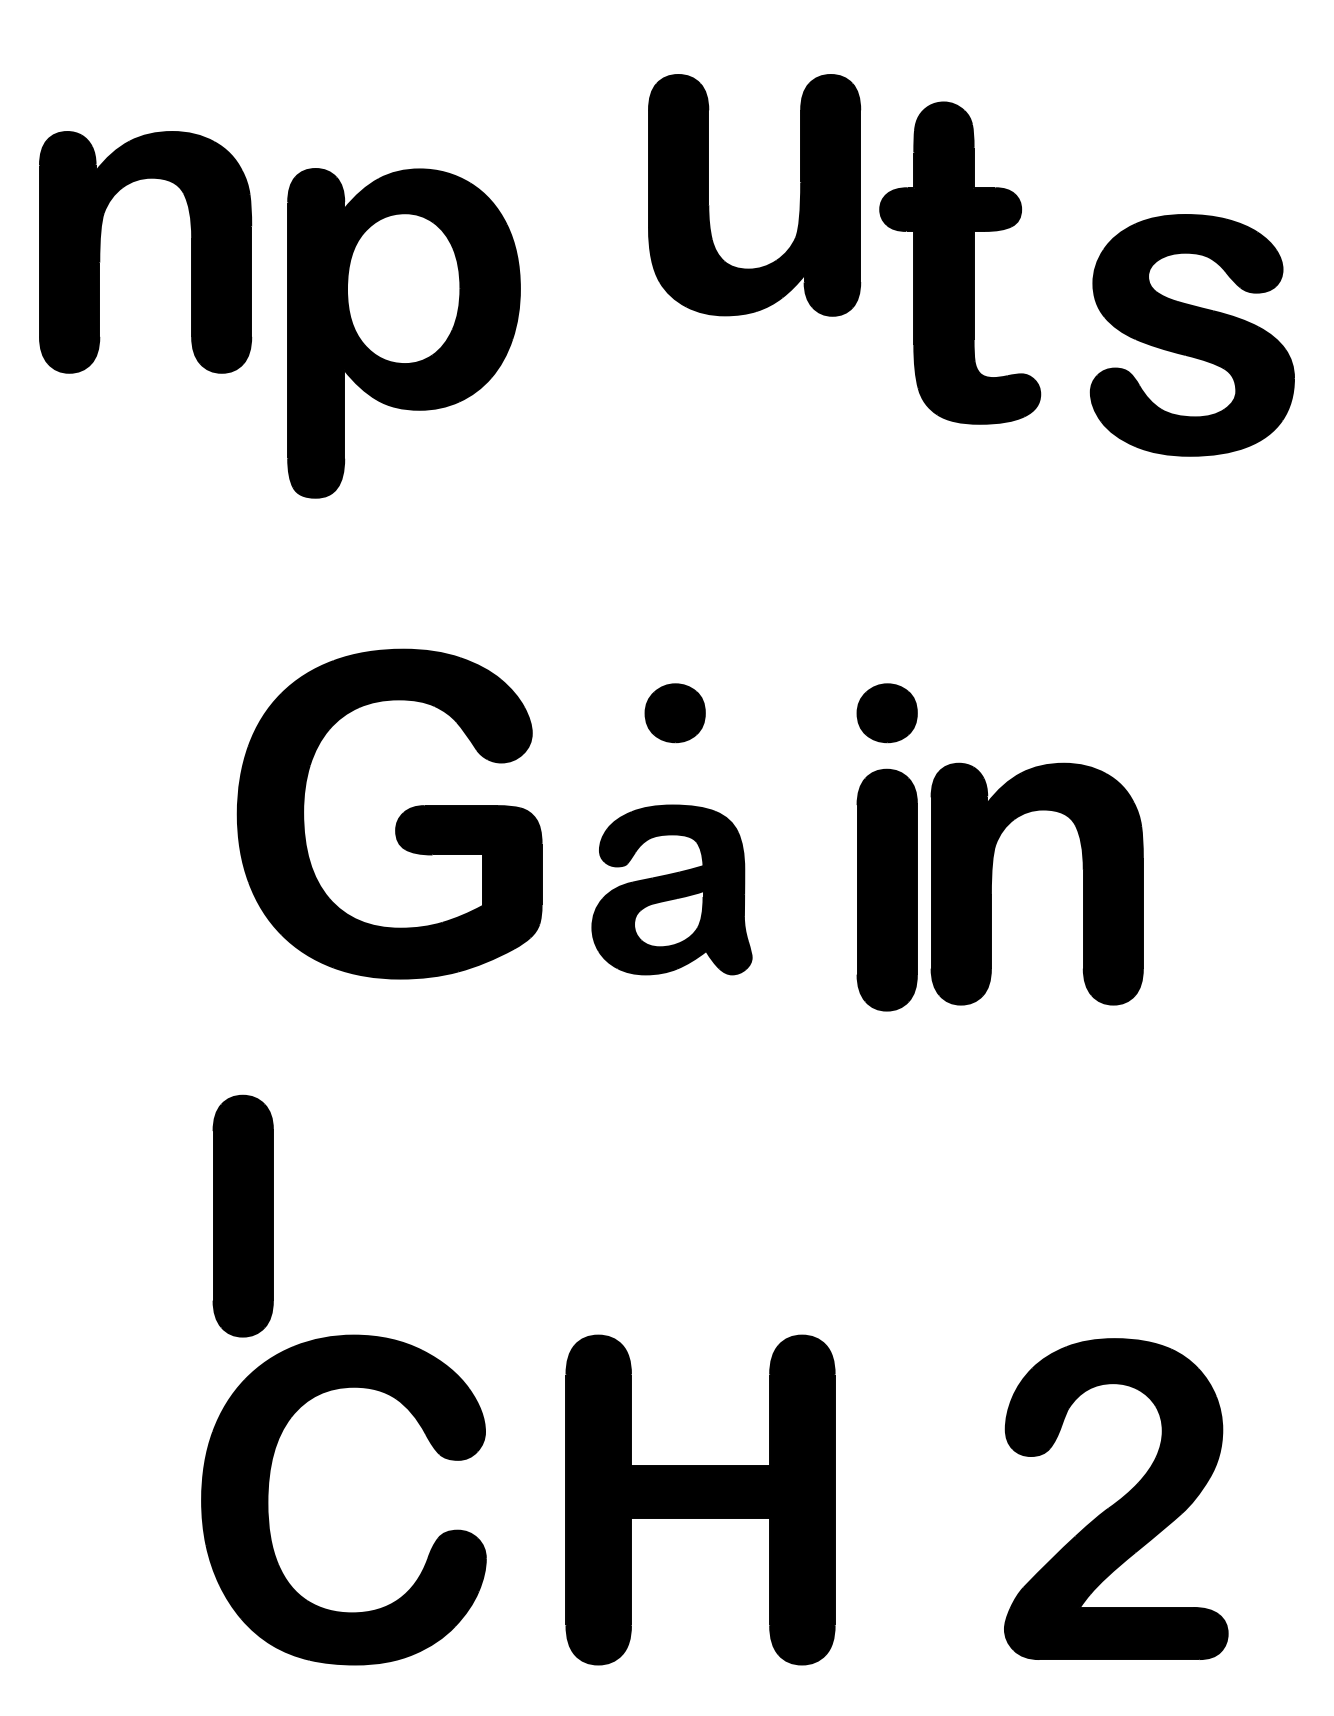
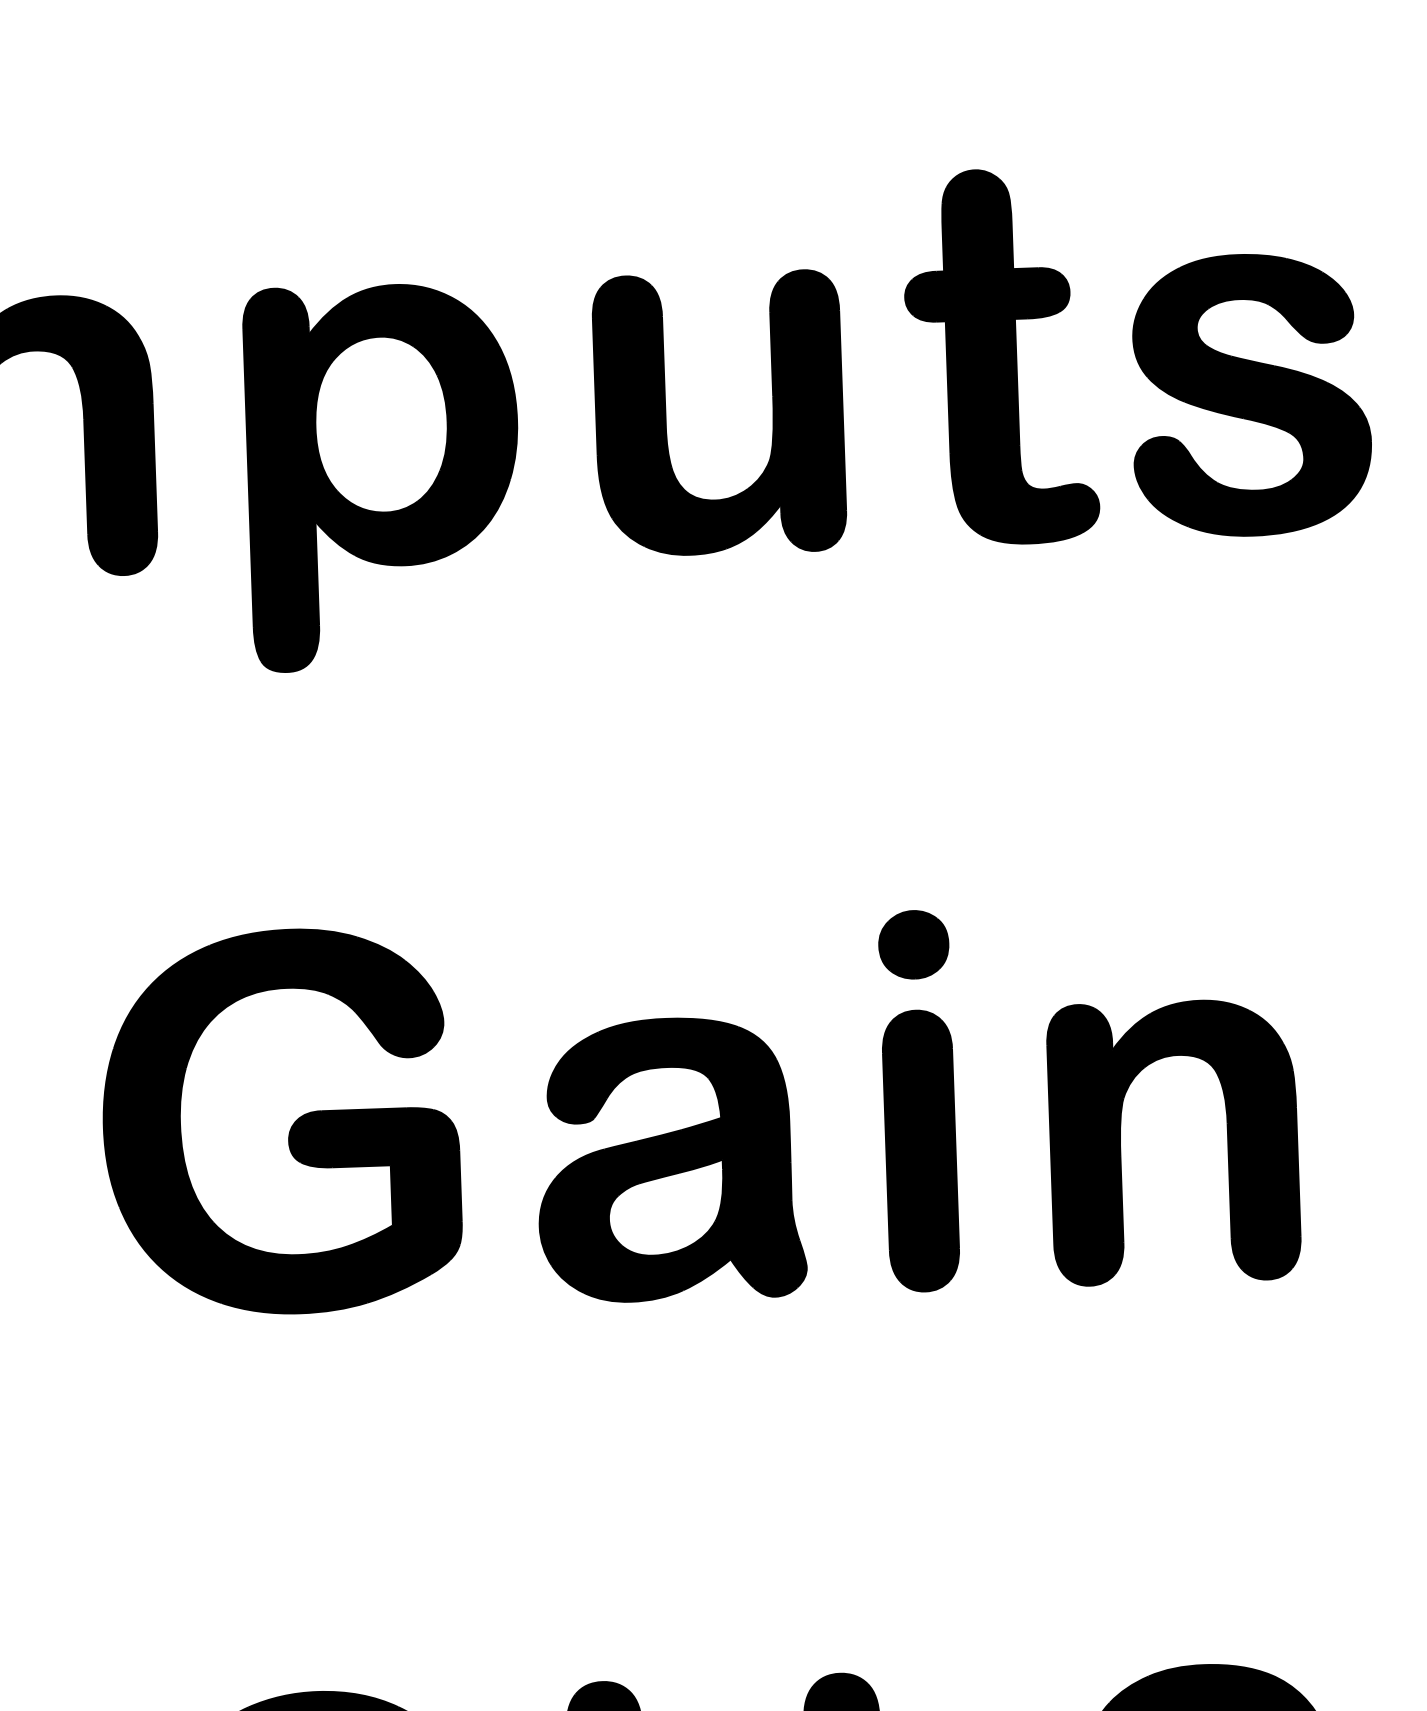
part: (799, 200) -> (772, 417), moved
part: (960, 262) -> (1000, 356), moved
part: (403, 333) -> (383, 476), moved
part: (1191, 335) -> (1249, 395), moved
part: (674, 713) -> (665, 953), removed
part: (398, 817) -> (291, 1125), moved
part: (992, 879) -> (1121, 1138), moved
part: (671, 889) -> (669, 1159), size x1.43
part: (242, 1215) -> (182, 1556), removed

